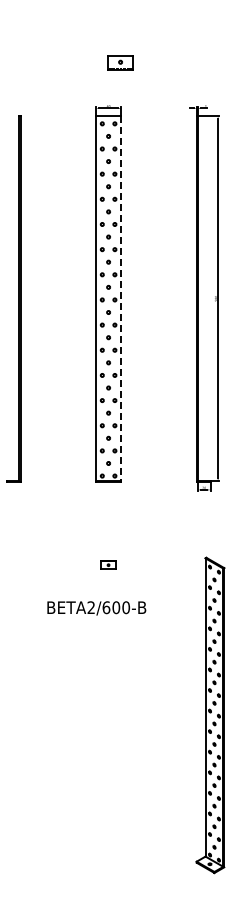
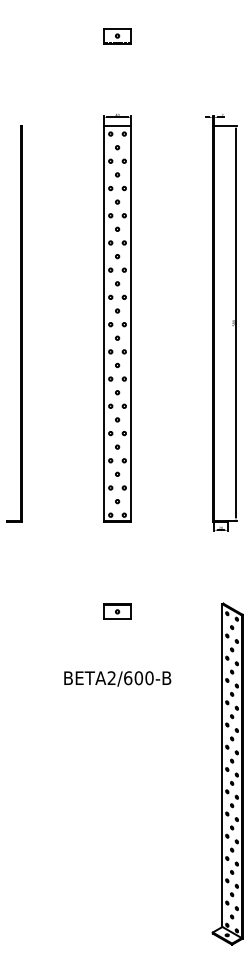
part: (120, 62) -> (117, 36), moved
line: (121, 299) -> (131, 324), dashed -> solid
part: (108, 564) -> (117, 610), size x1.67
text: (96, 608) -> (117, 679), moved

